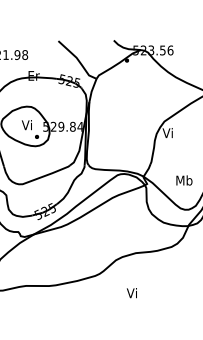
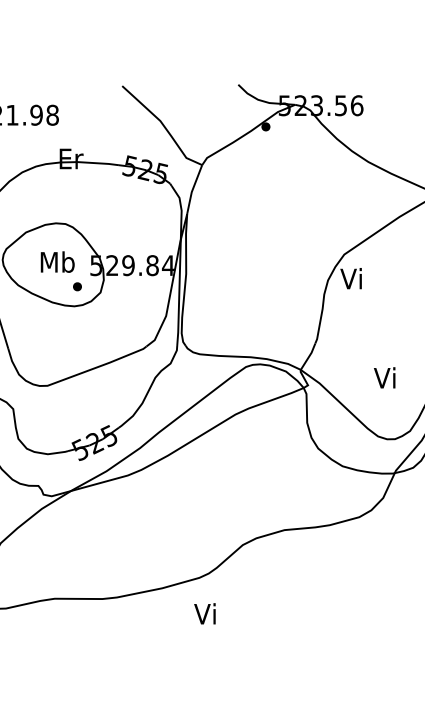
text: (27, 125) -> (57, 262), Vi -> Mb
text: (184, 180) -> (386, 377), Mb -> Vi
text: (131, 293) -> (204, 614), moved

